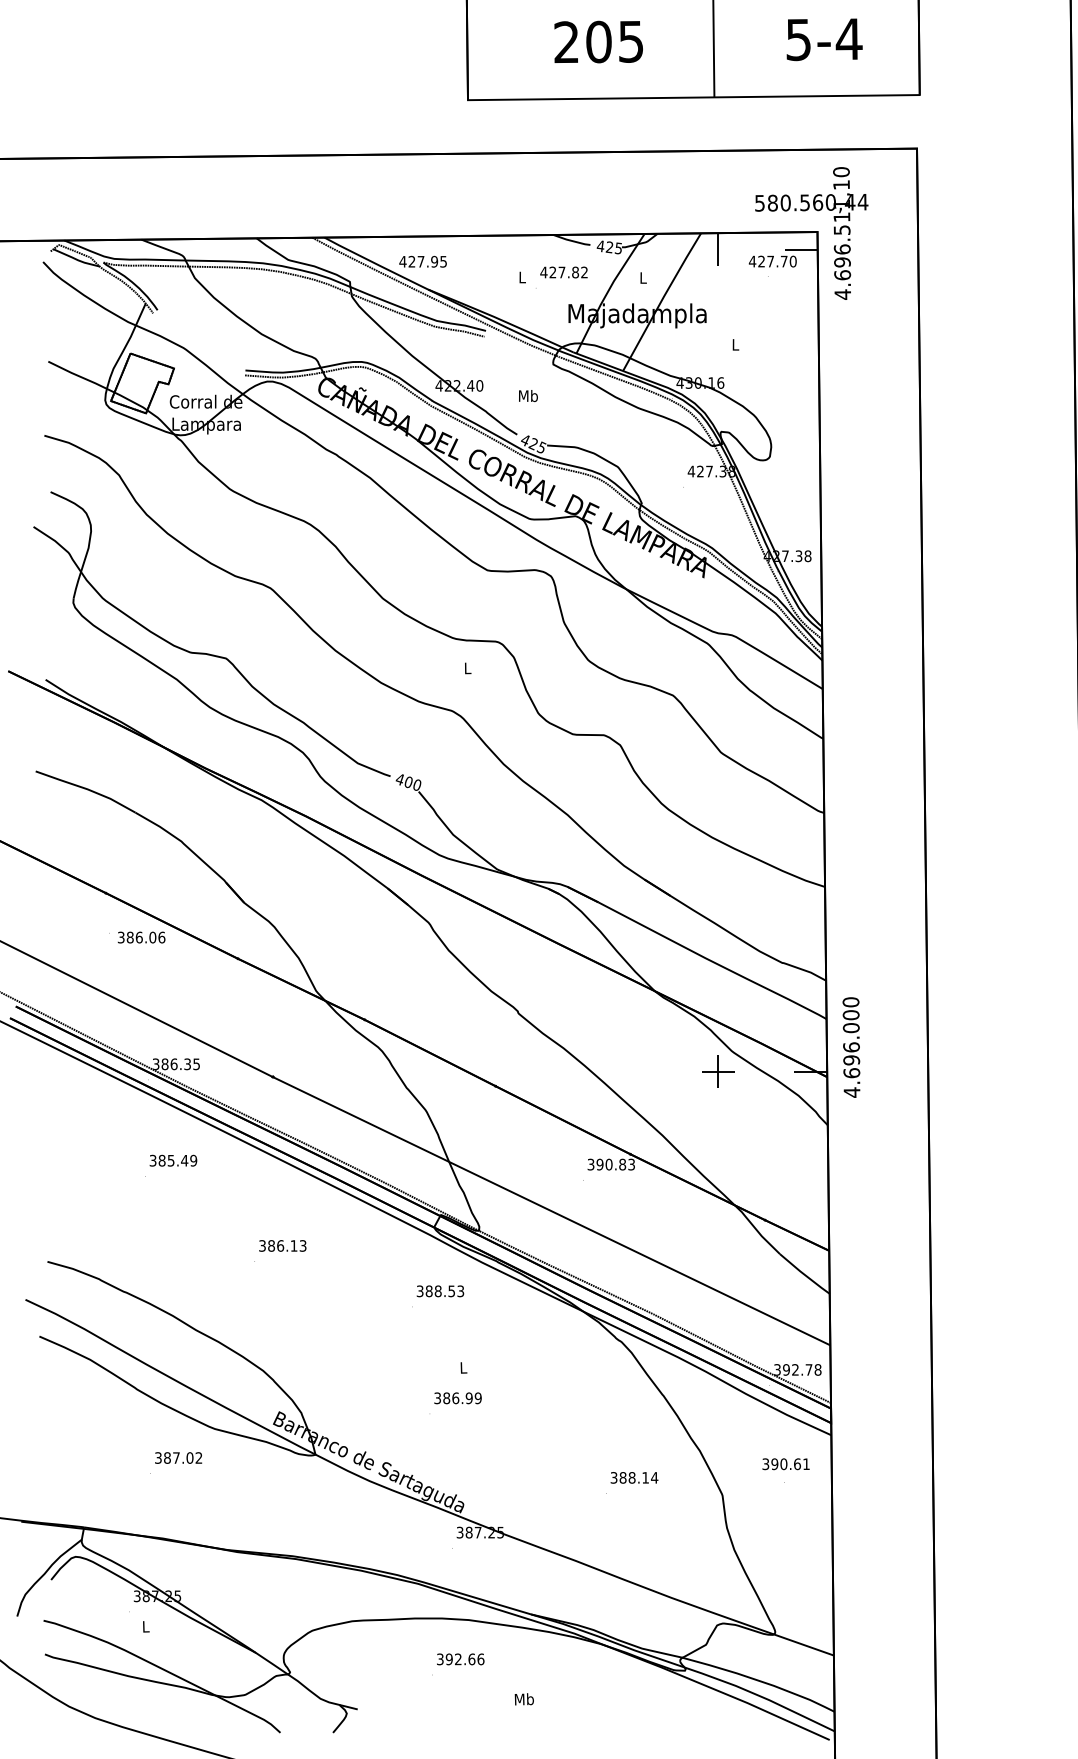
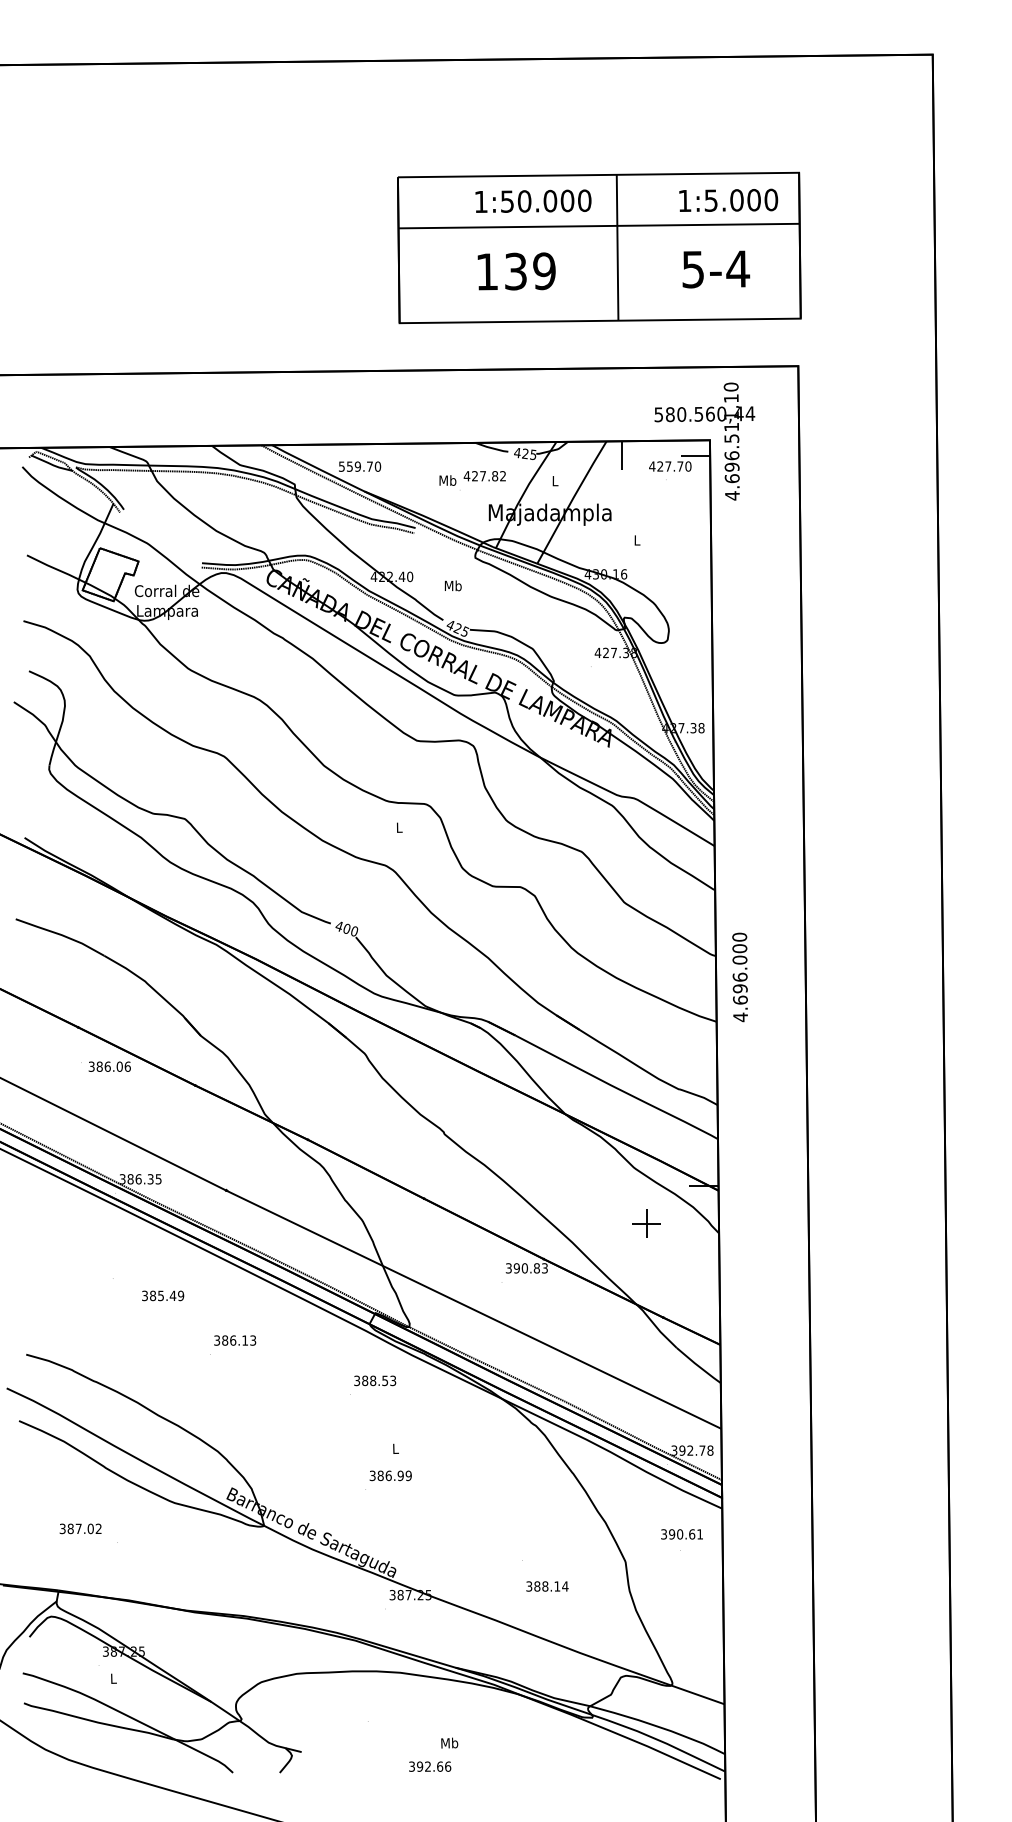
text: (598, 41) -> (515, 271), 205 -> 139
text: (422, 261) -> (359, 466), 427.95 -> 559.70
text: (521, 277) -> (447, 480), L -> Mb
text: (850, 1047) -> (739, 977), moved
part: (717, 1071) -> (646, 1223), moved
text: (173, 1160) -> (163, 1295), moved
text: (178, 1457) -> (80, 1528), moved
text: (634, 1477) -> (547, 1586), moved
text: (461, 1659) -> (430, 1766), moved

